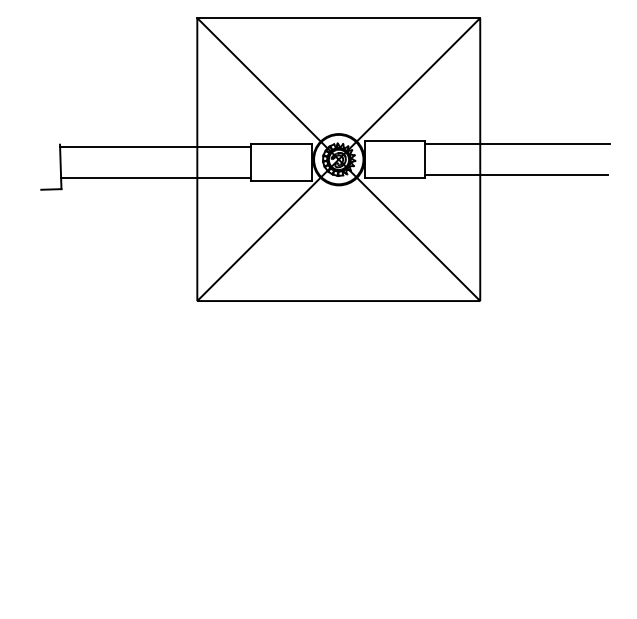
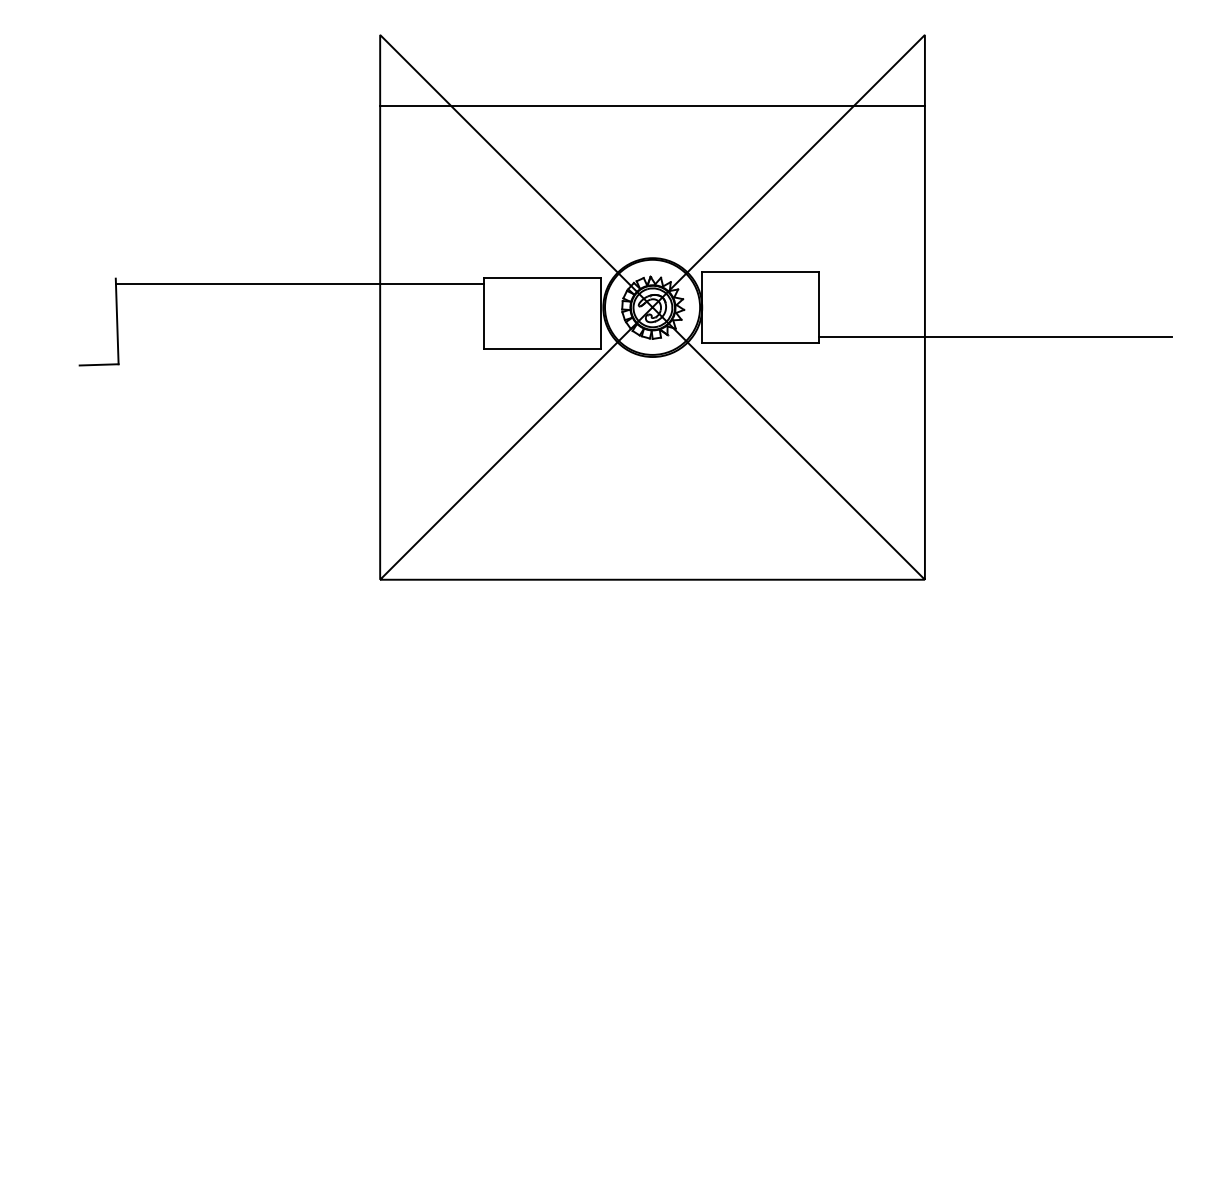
line: (338, 18) -> (652, 106), moved
line: (517, 144) -> (996, 278), removed
line: (156, 178) -> (301, 343), removed

